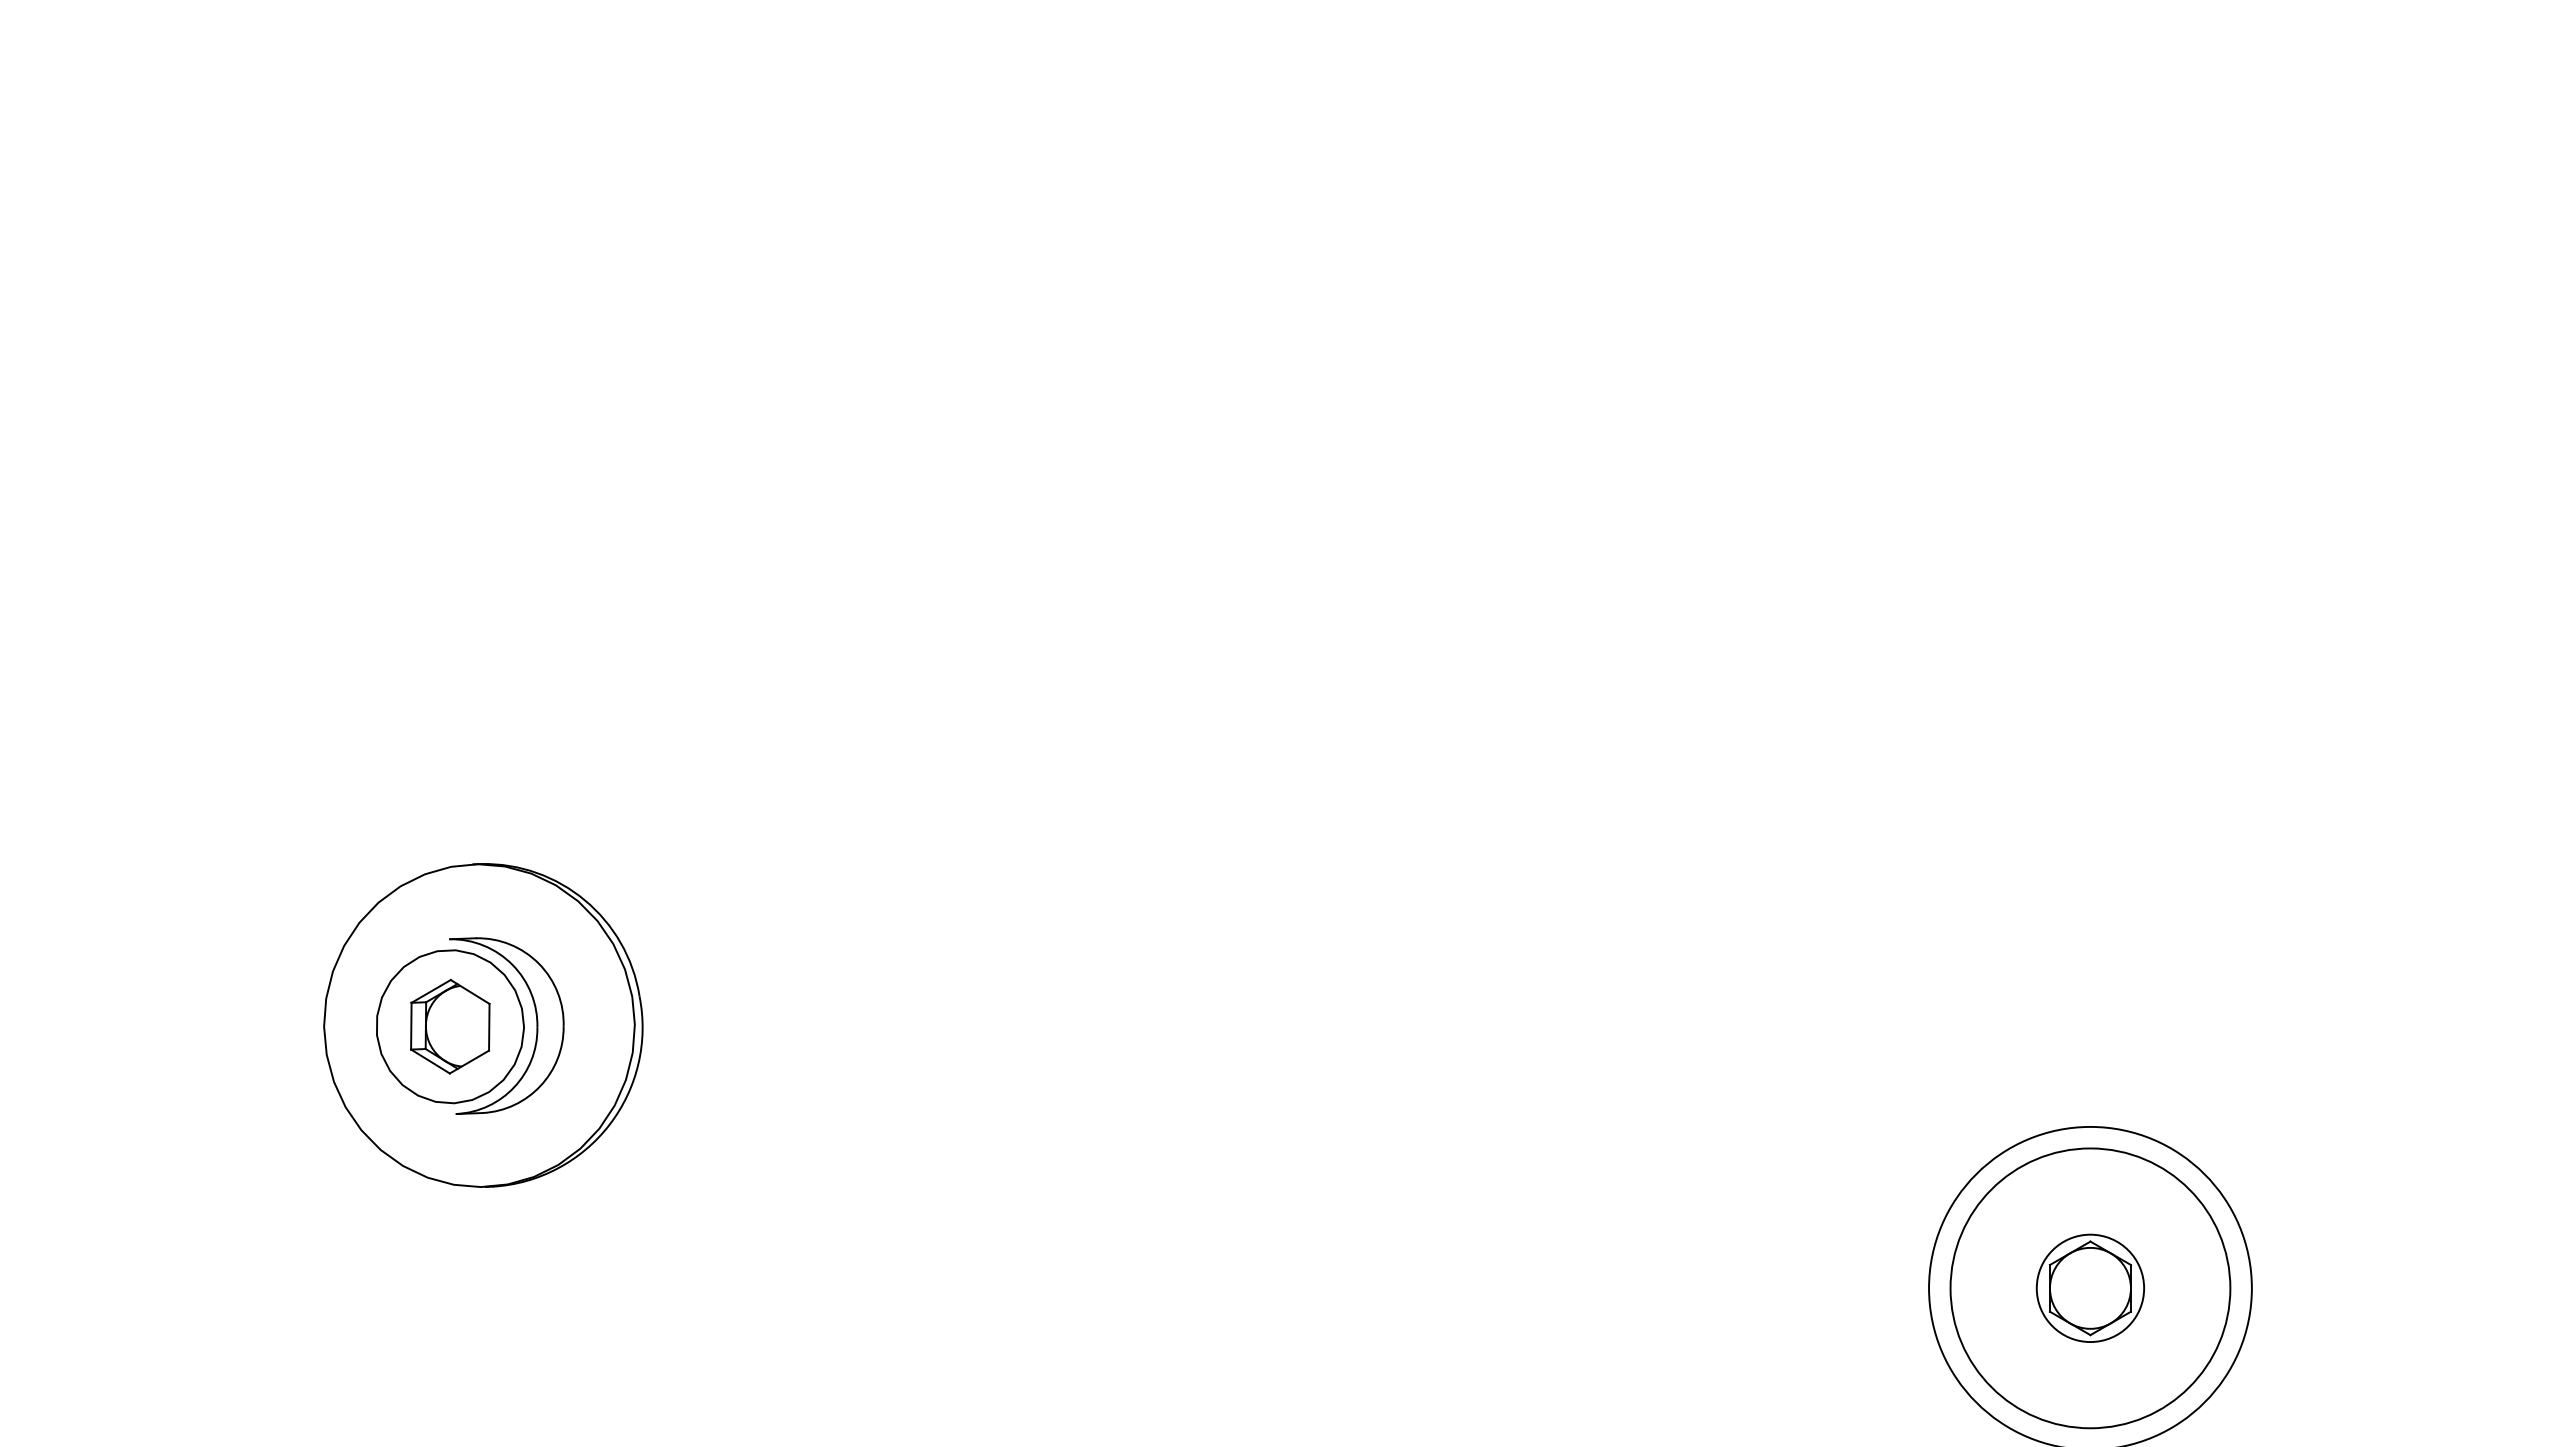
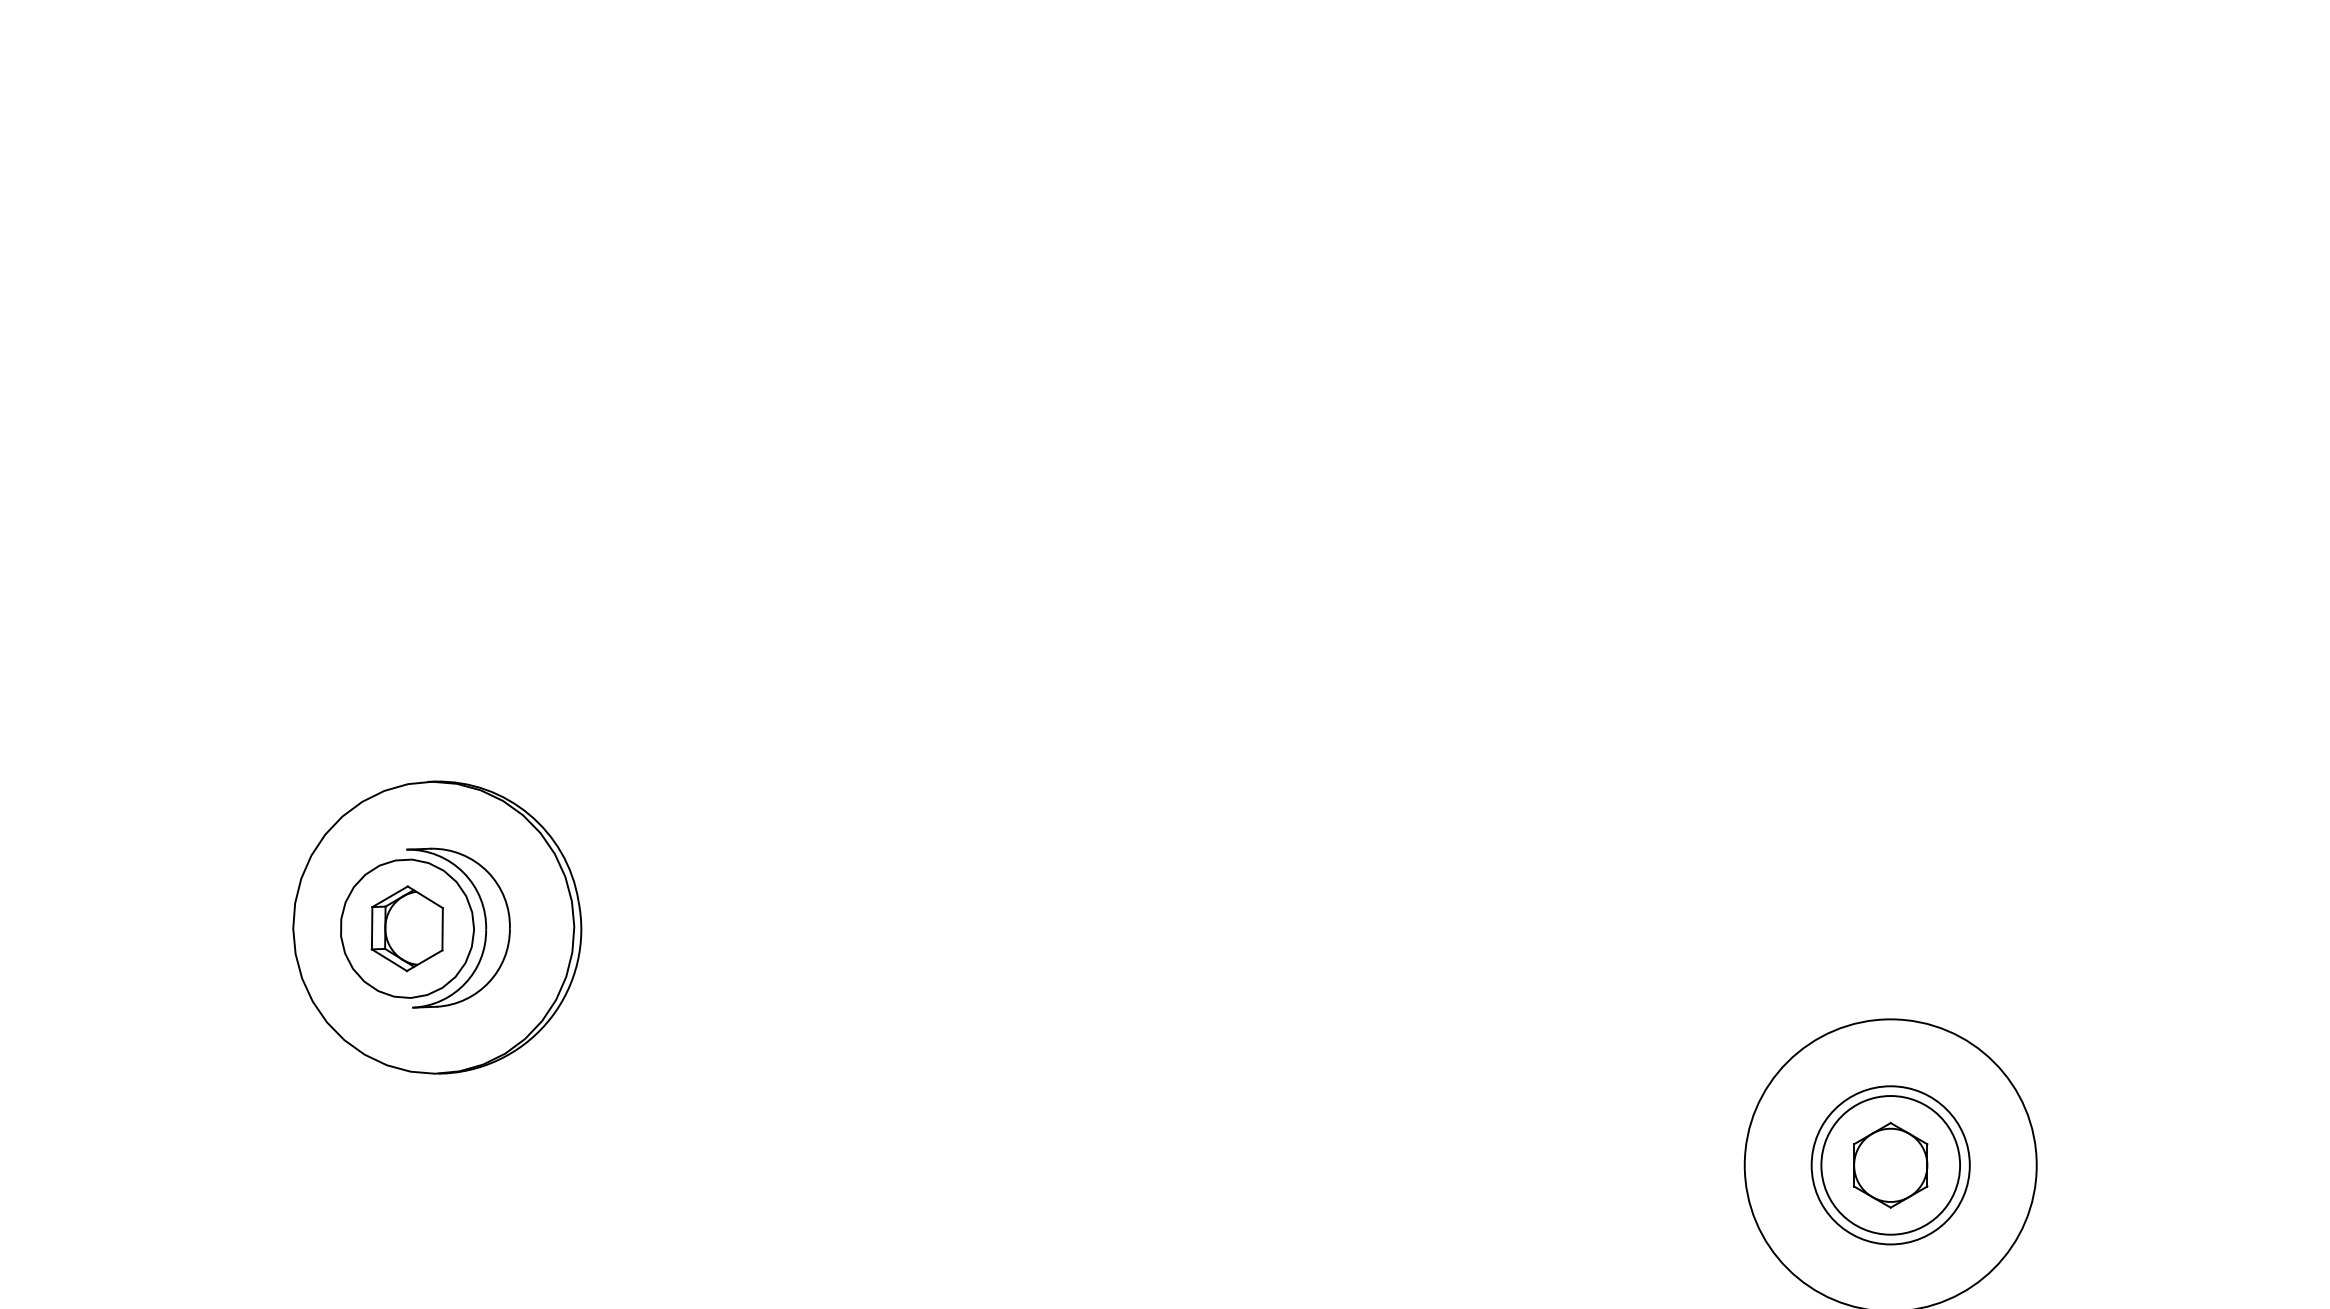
circle: (2090, 1287) -> (1890, 1164), size x0.62
circle: (2090, 1288) -> (1890, 1165), size x1.43

